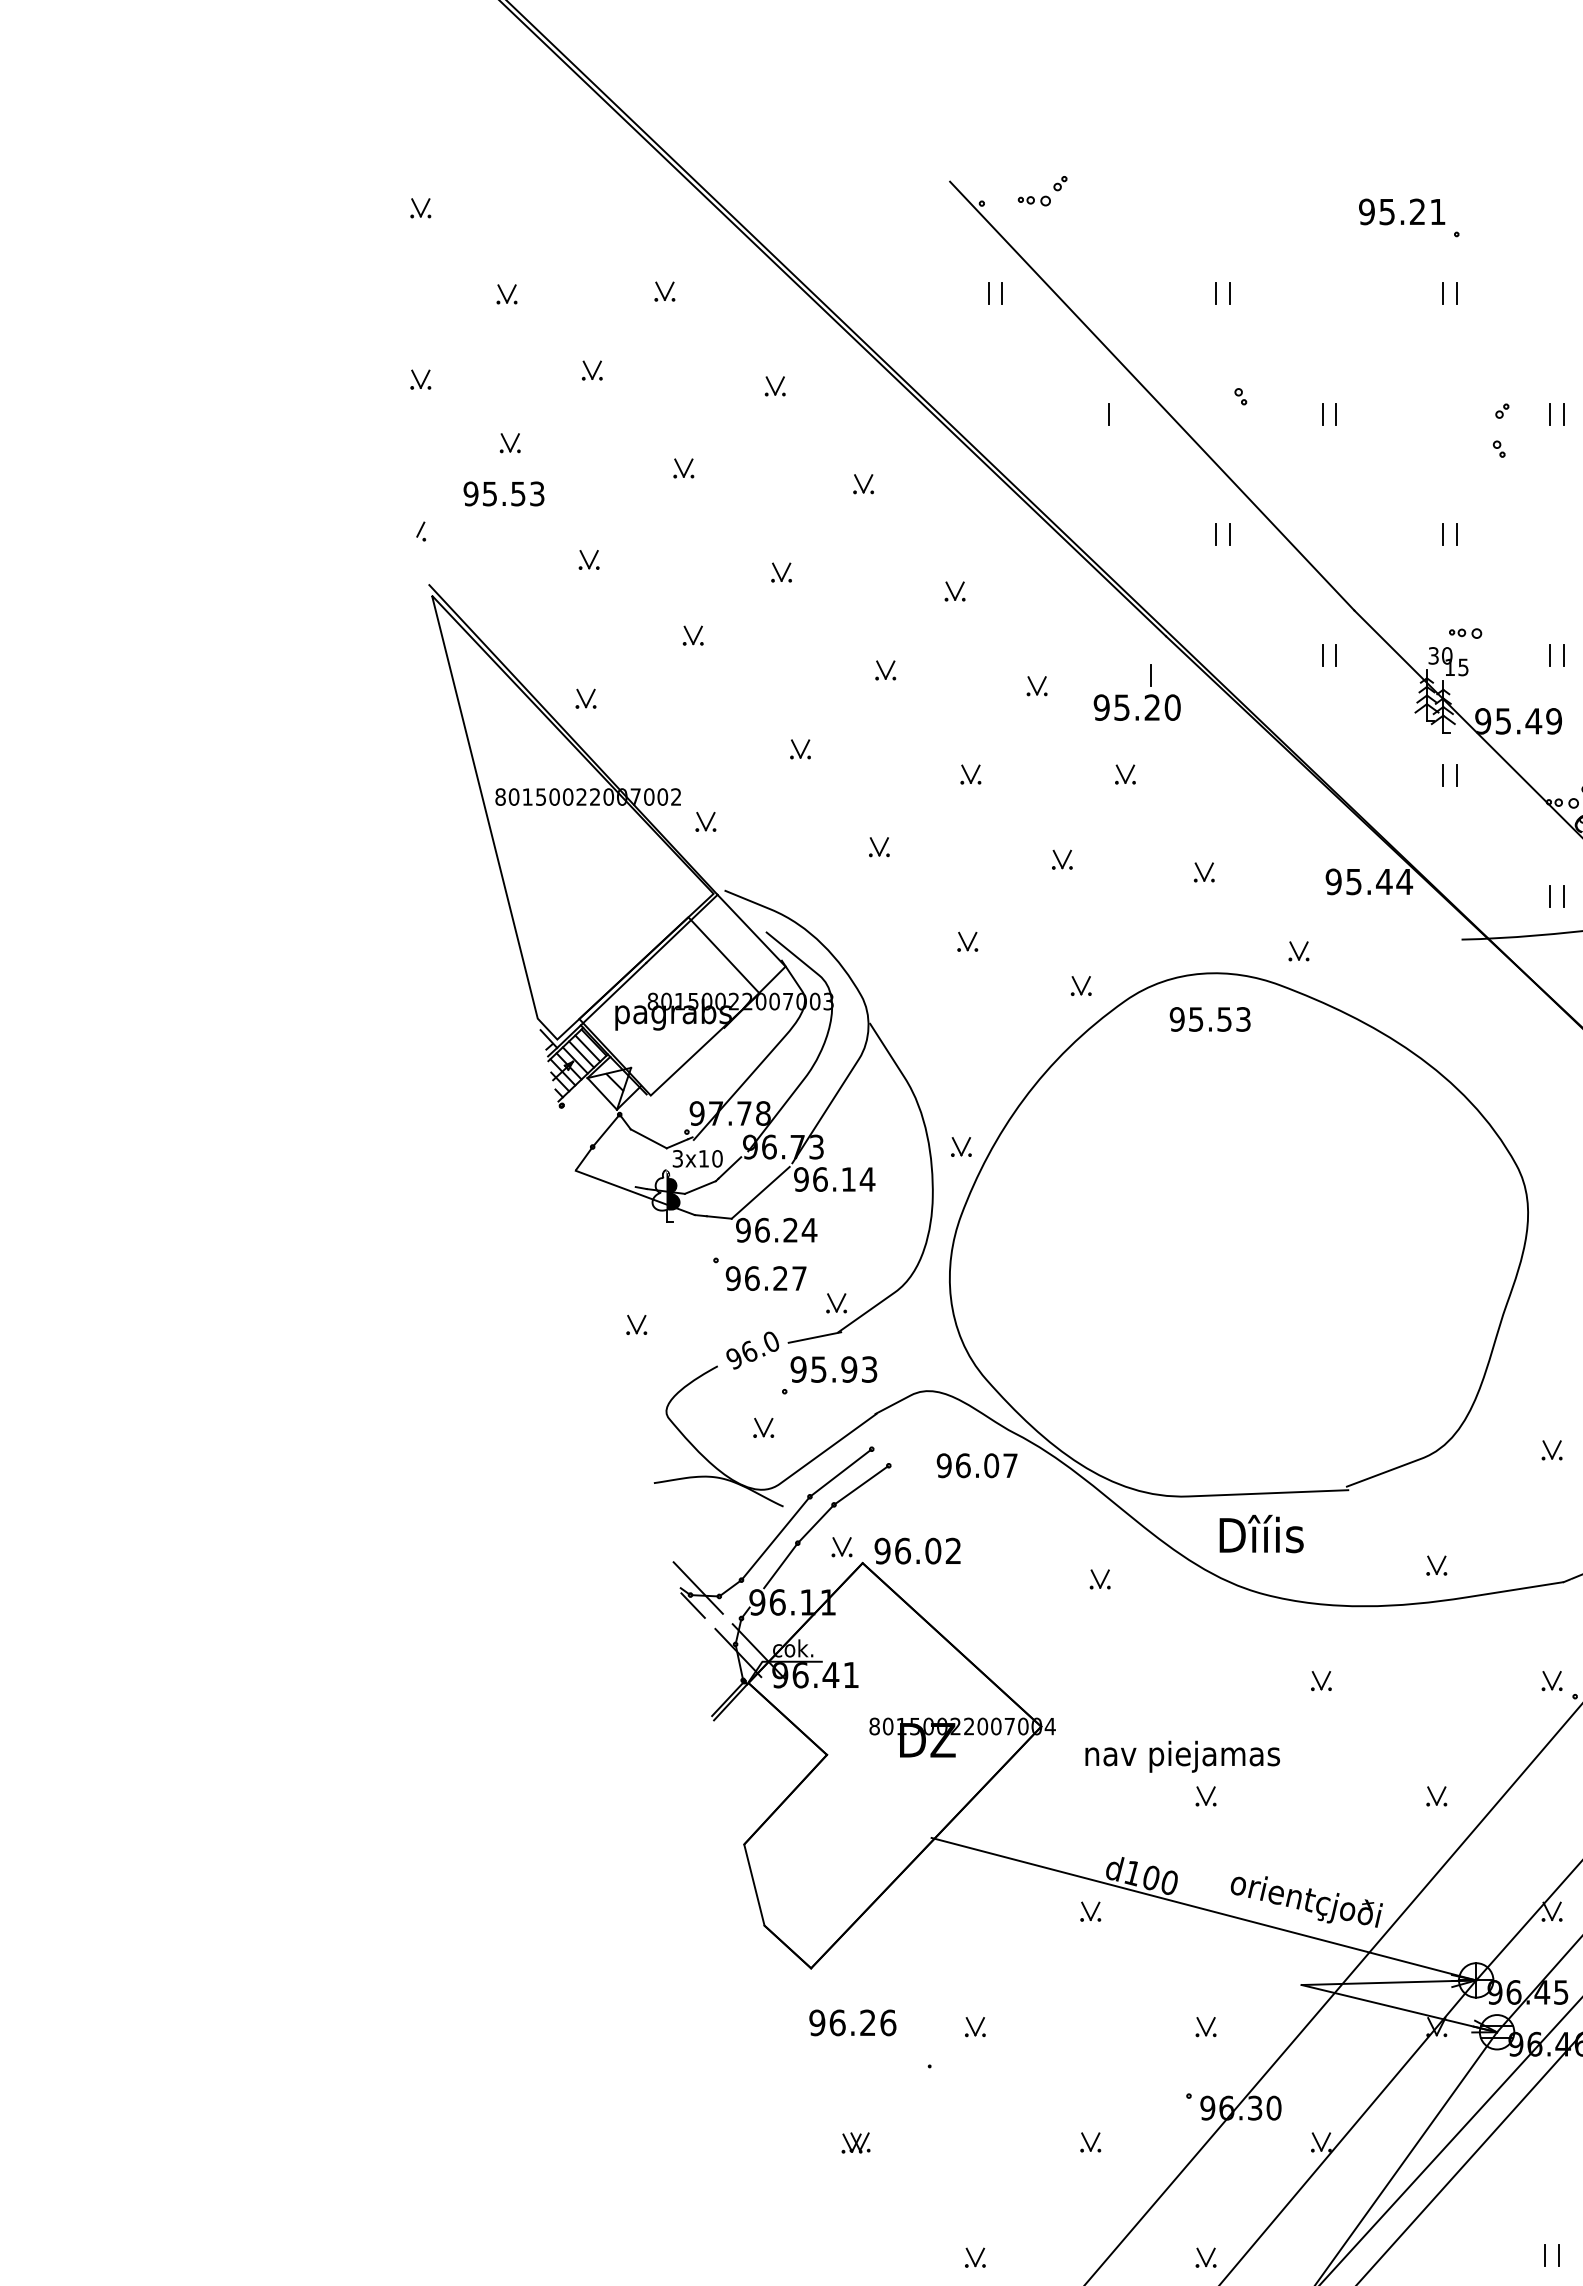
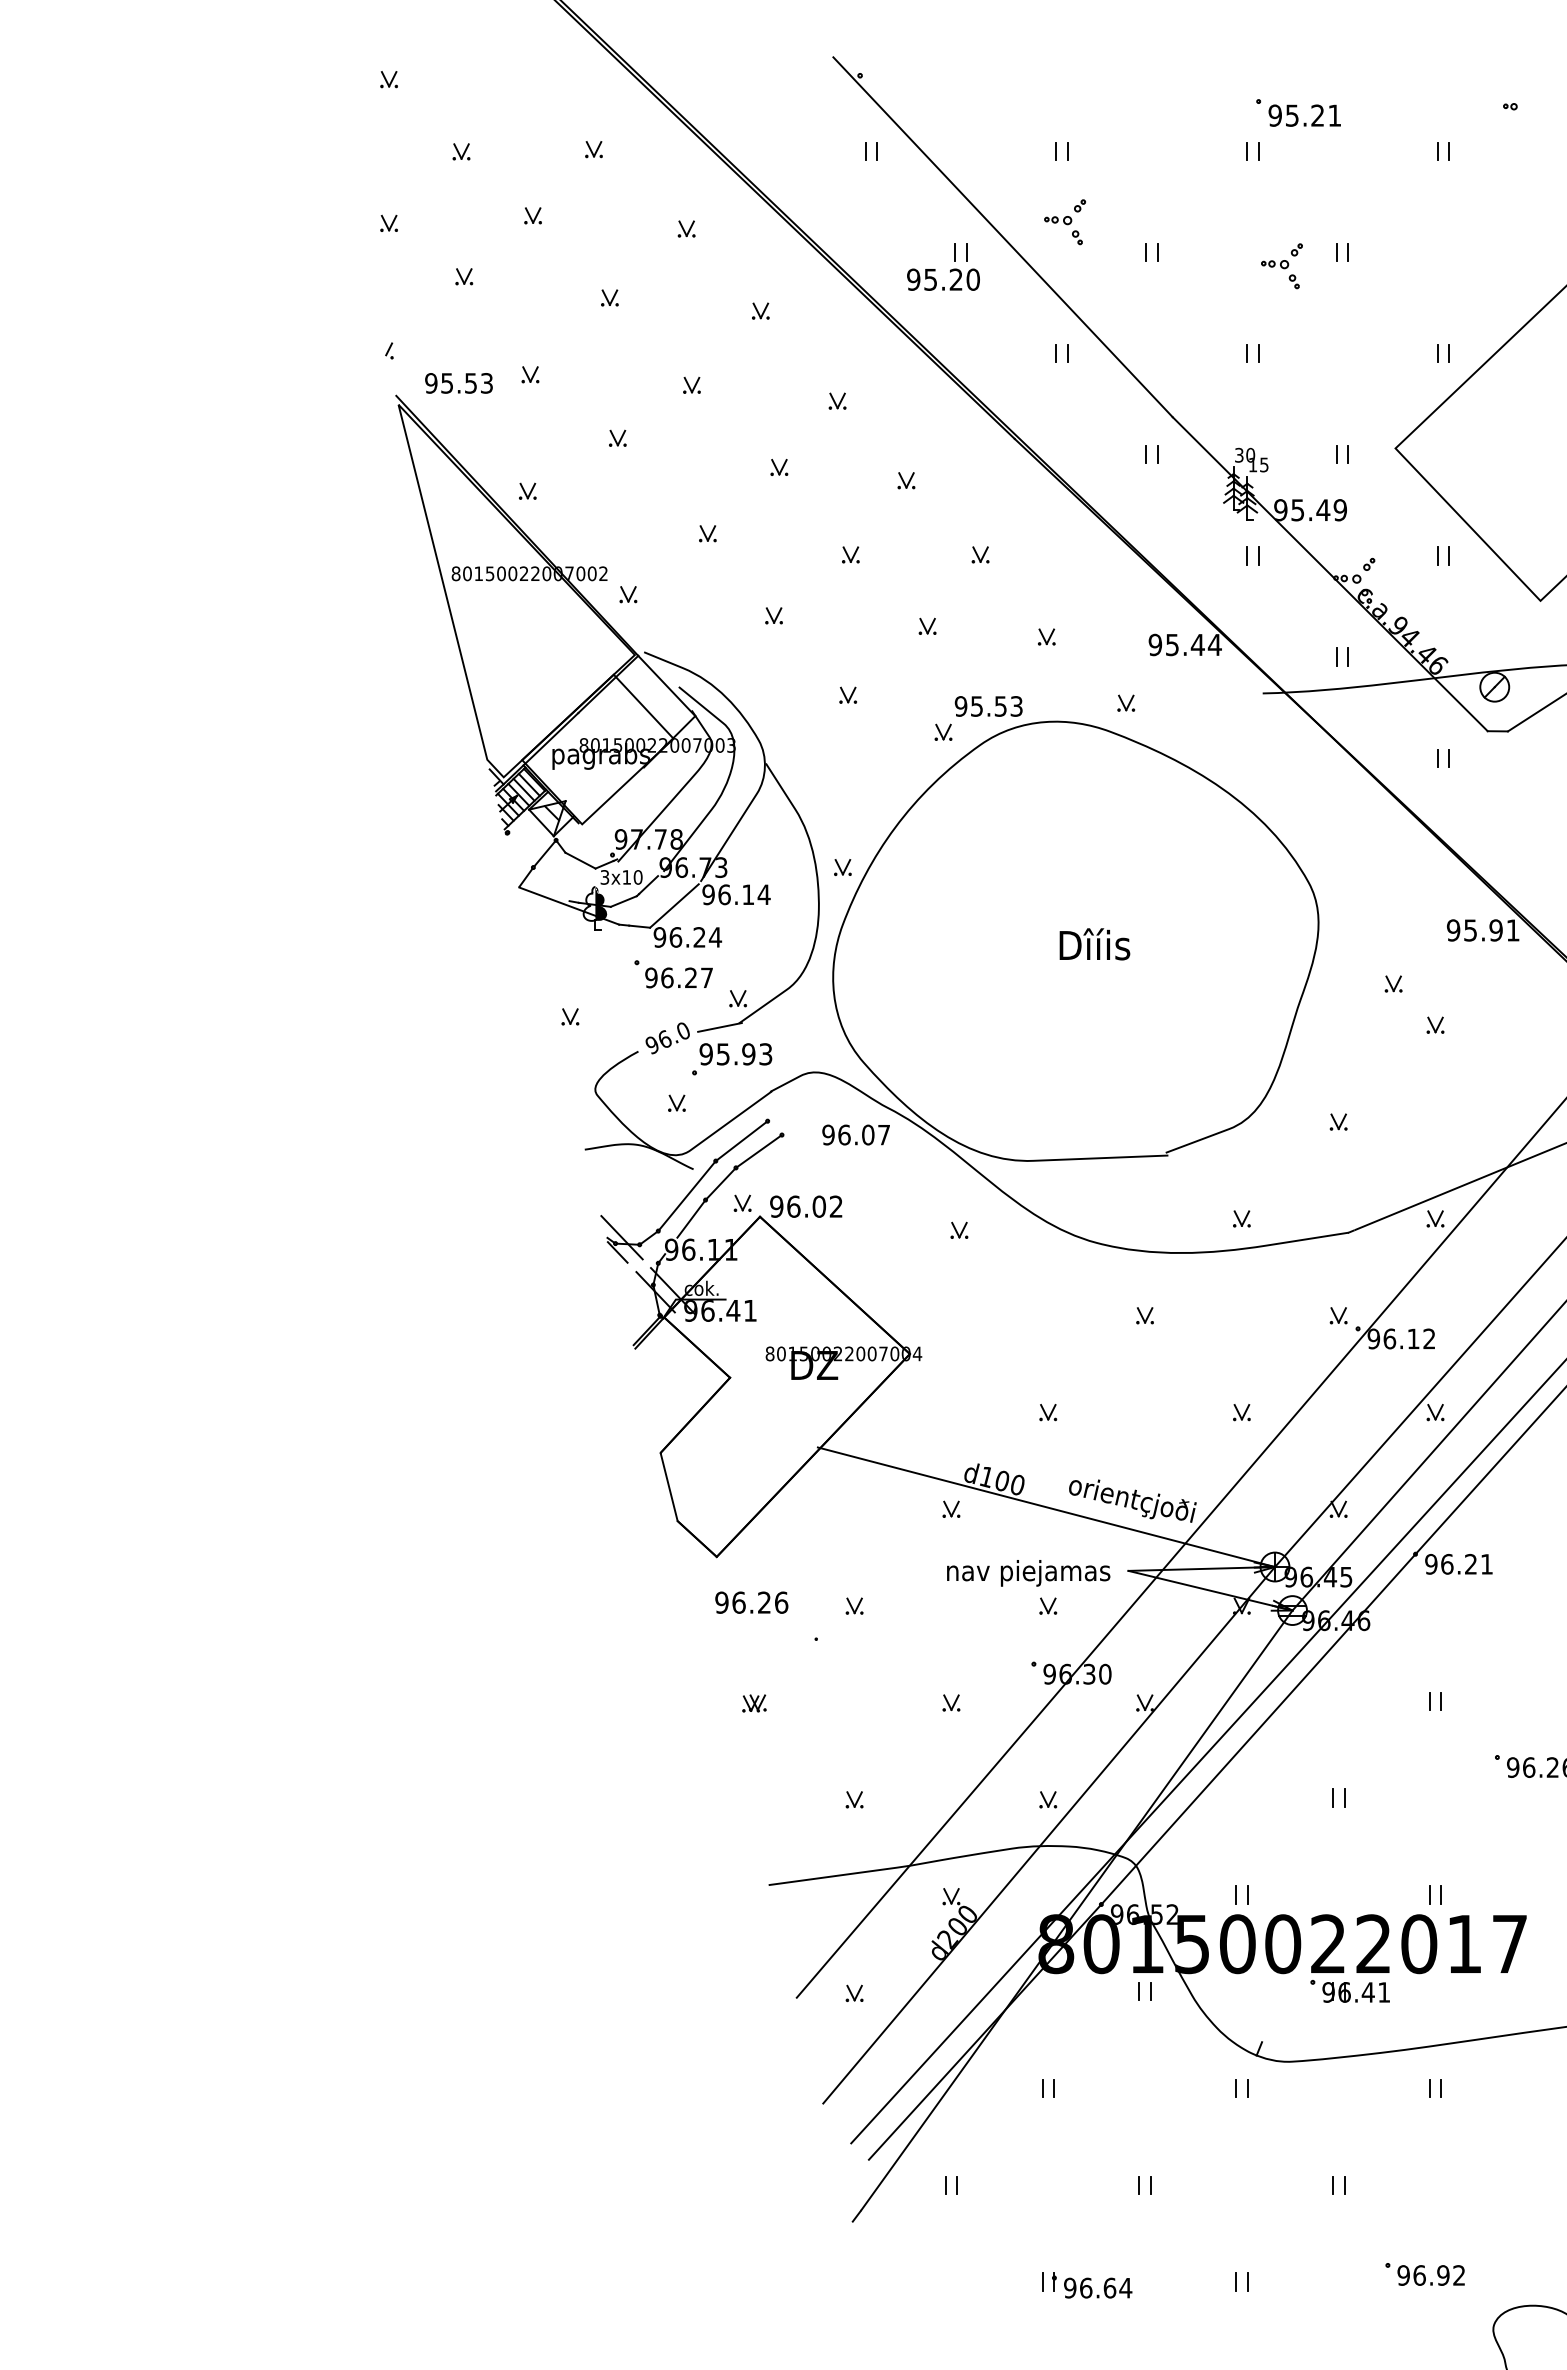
part: (1041, 191) -> (1064, 212), moved
text: (1401, 211) -> (1304, 115), moved
text: (503, 494) -> (458, 383), moved
part: (1466, 633) -> (1275, 264), moved
part: (1145, 695) -> (950, 269), moved
text: (1209, 1019) -> (988, 706), moved
text: (1261, 1534) -> (1094, 944), moved
text: (1182, 1756) -> (1028, 1573), moved

